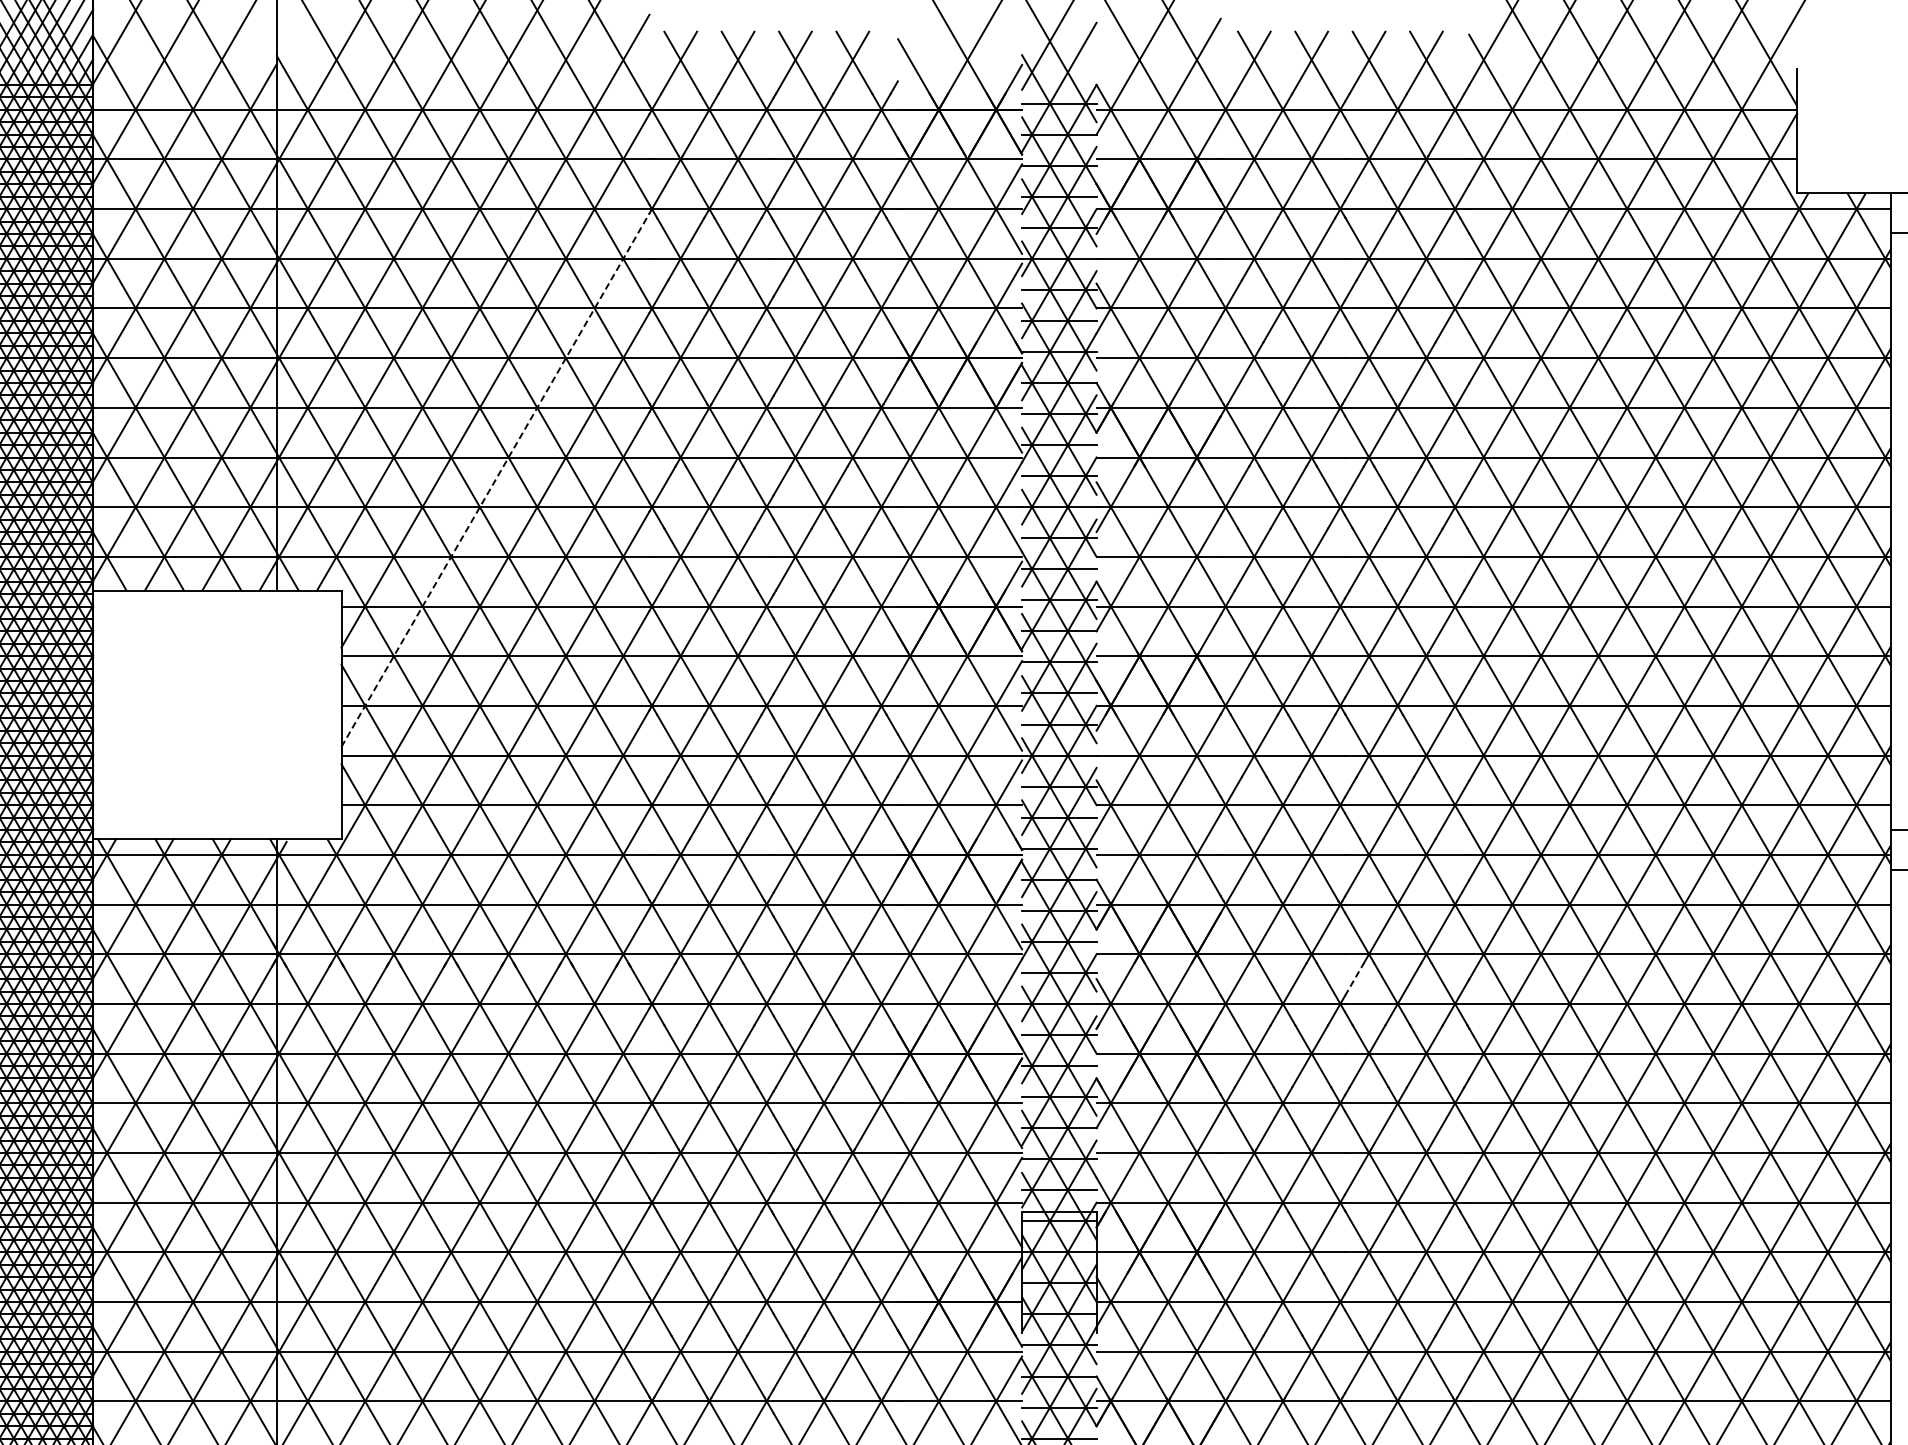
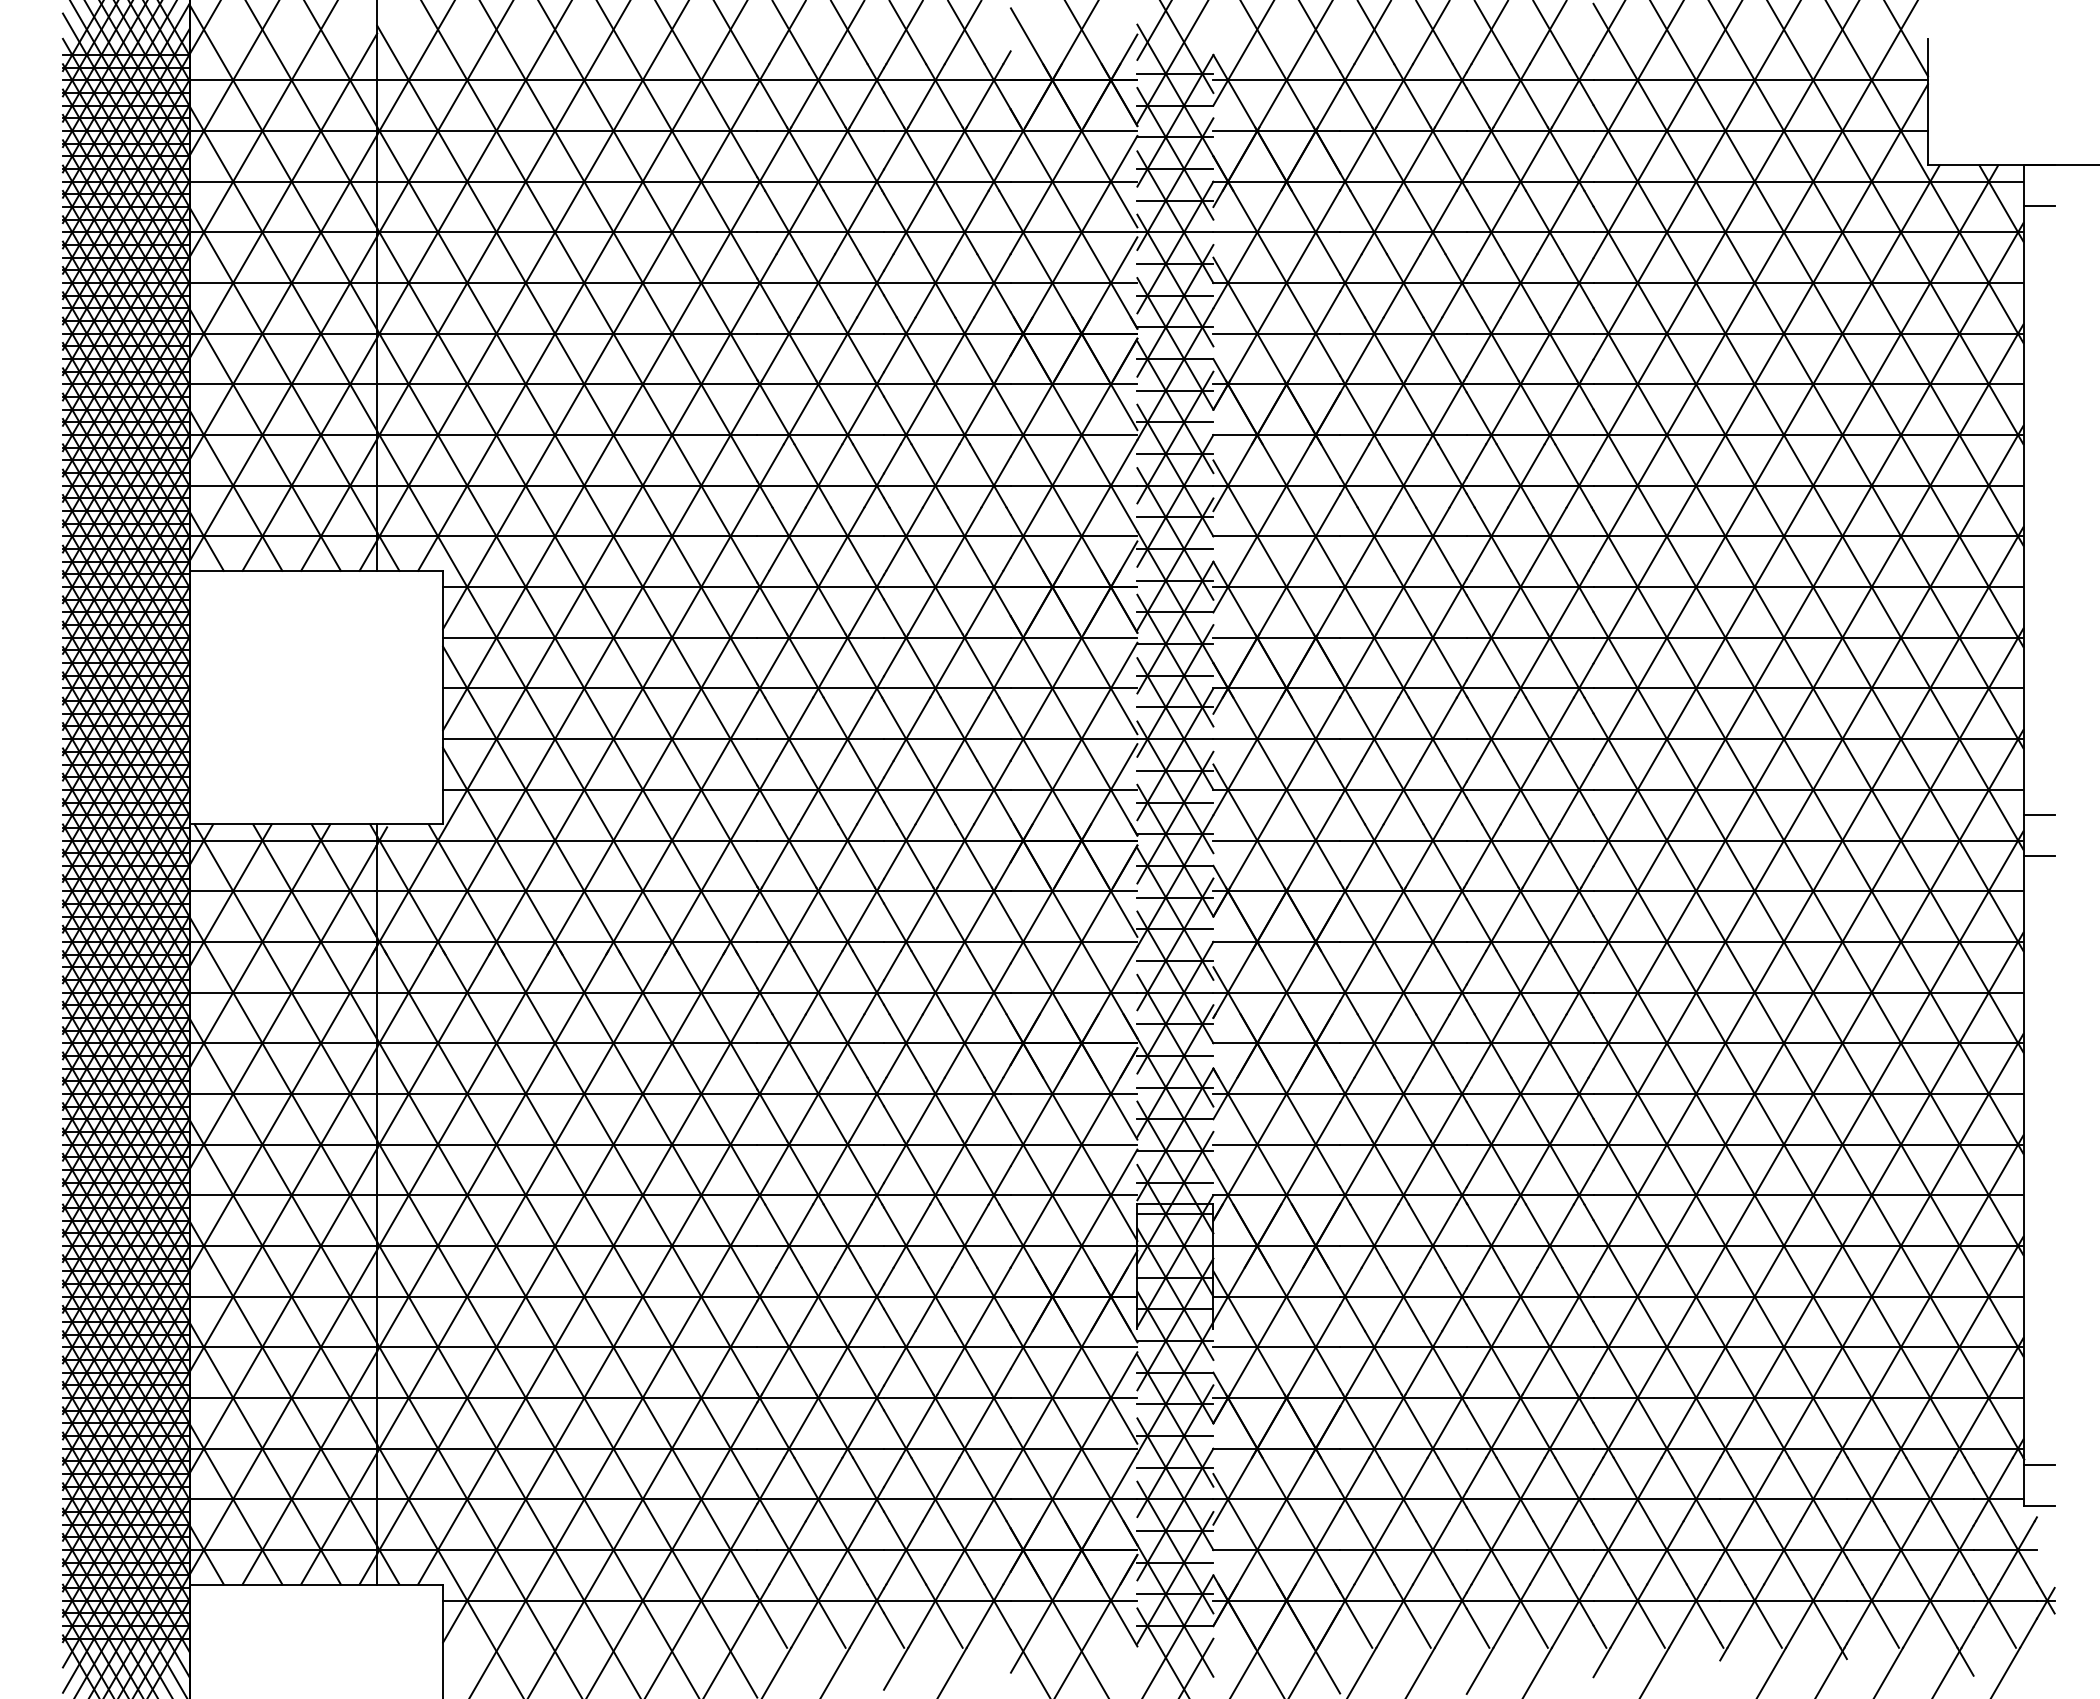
line: (495, 479) -> (600, 457), dashed -> solid
line: (1354, 979) -> (1476, 967), dashed -> solid

